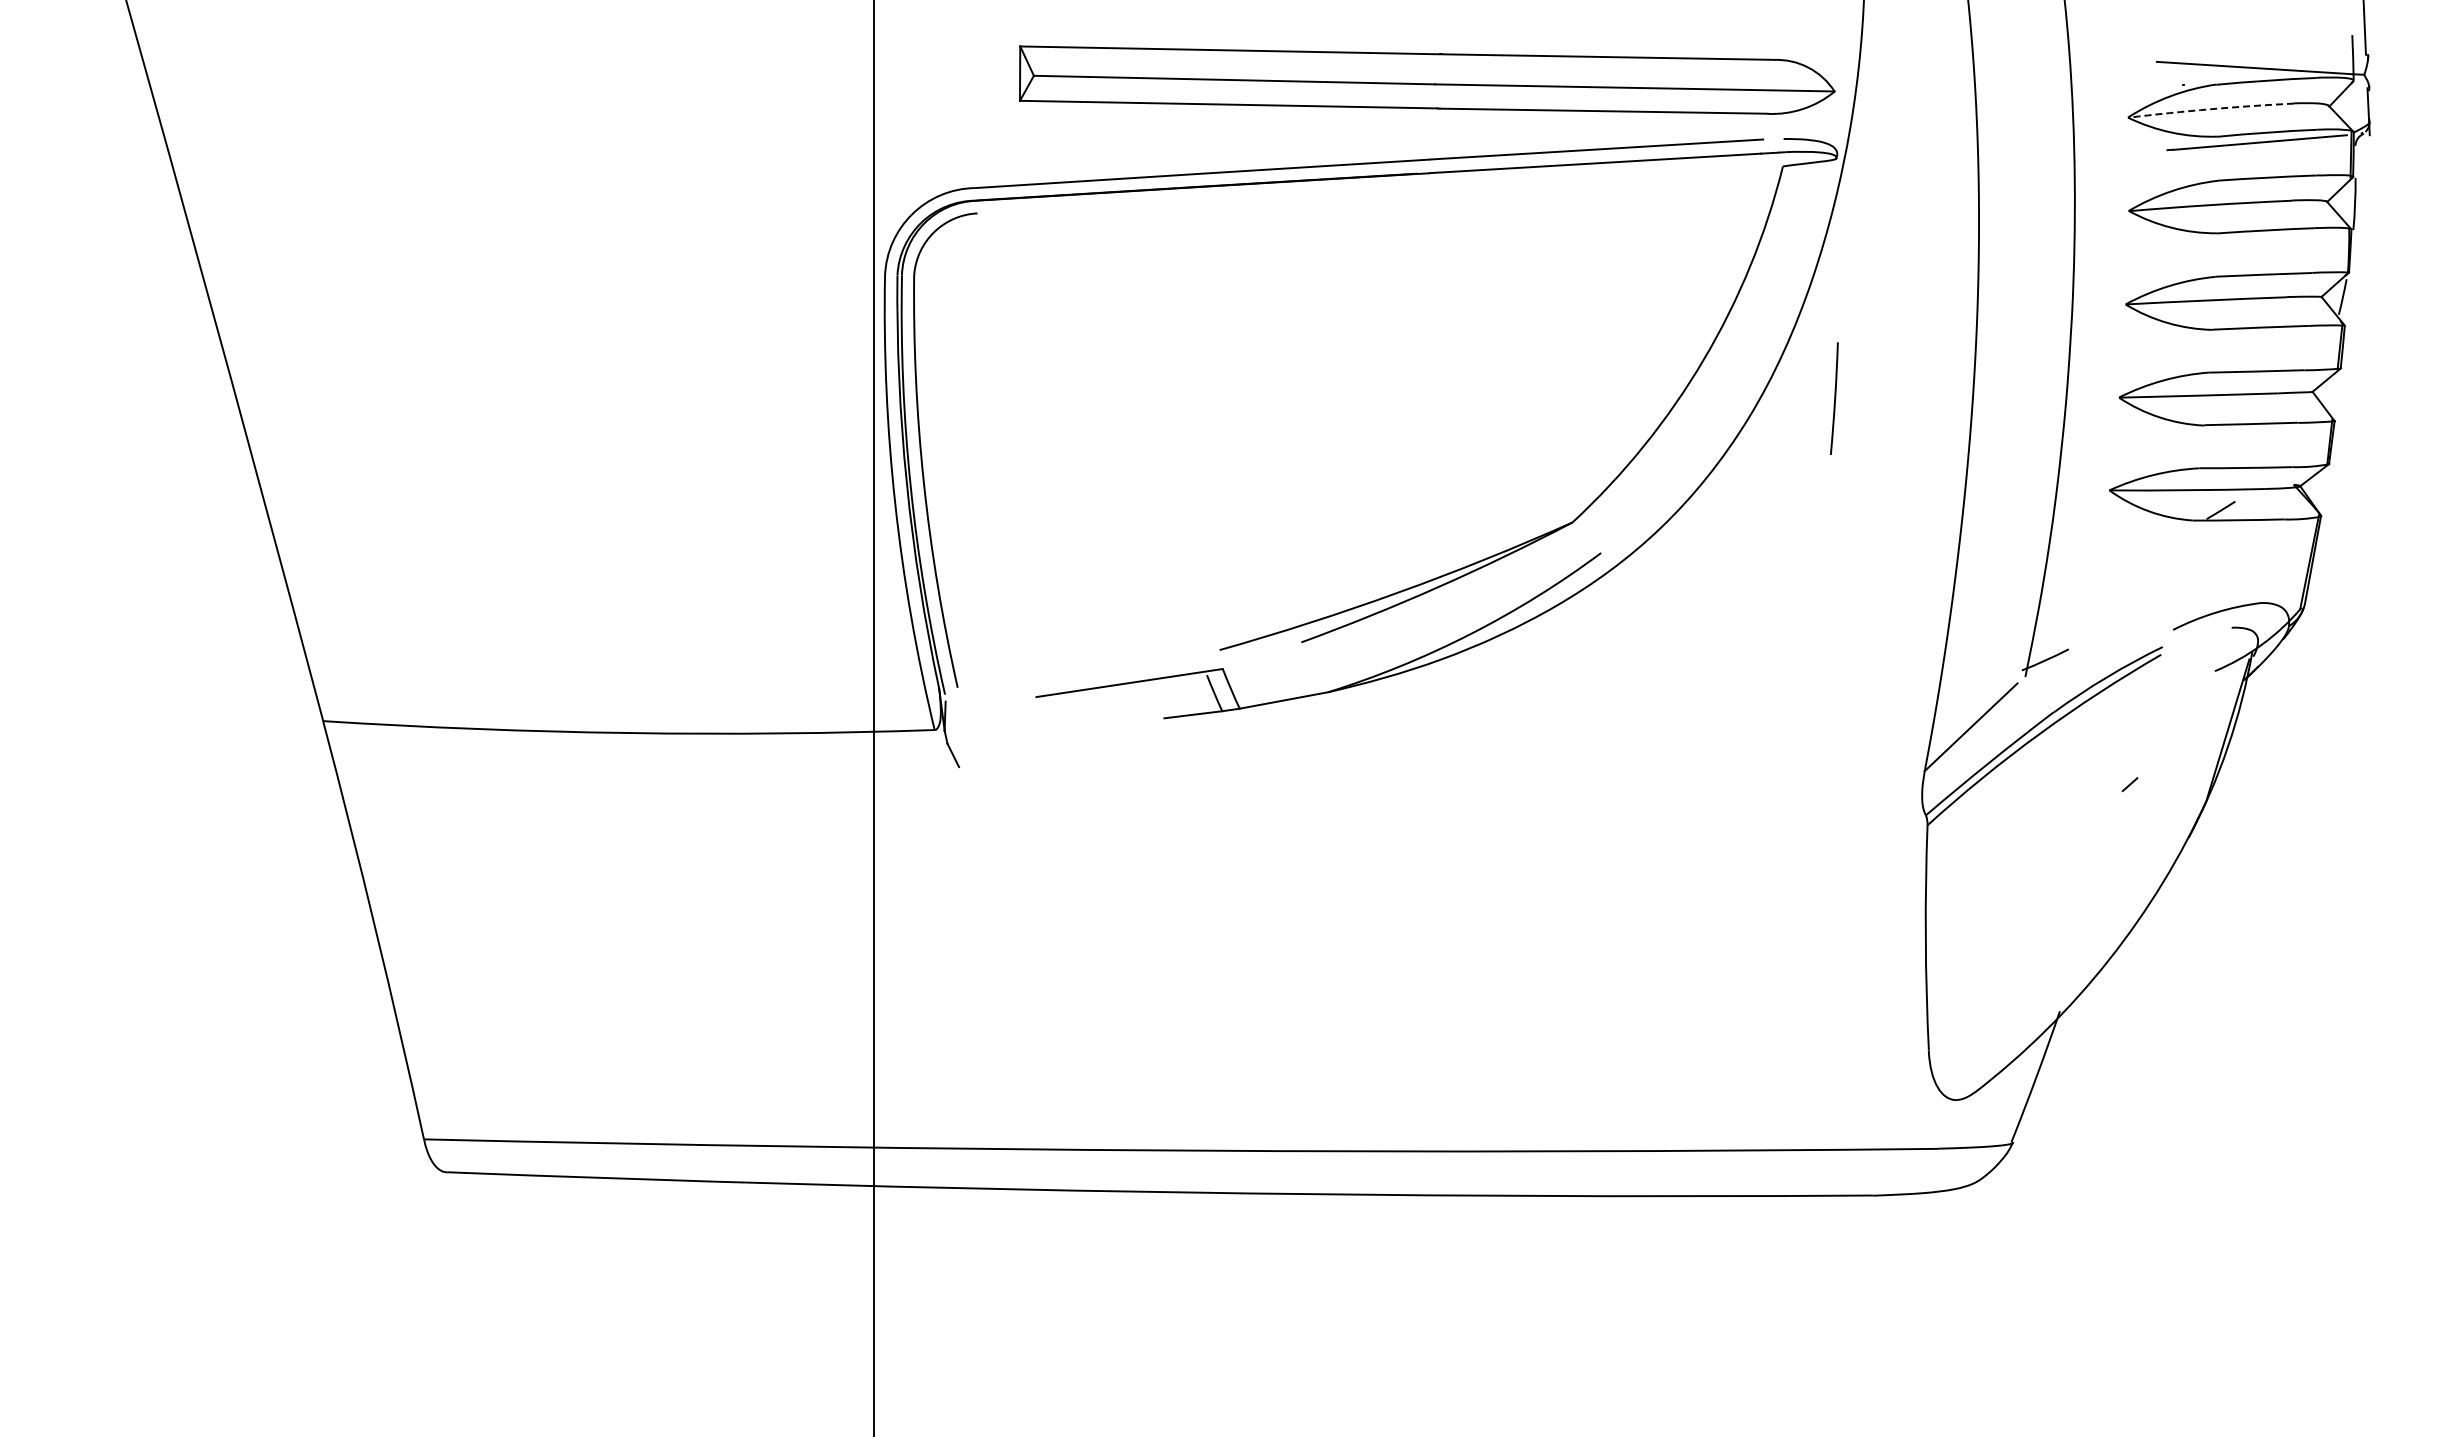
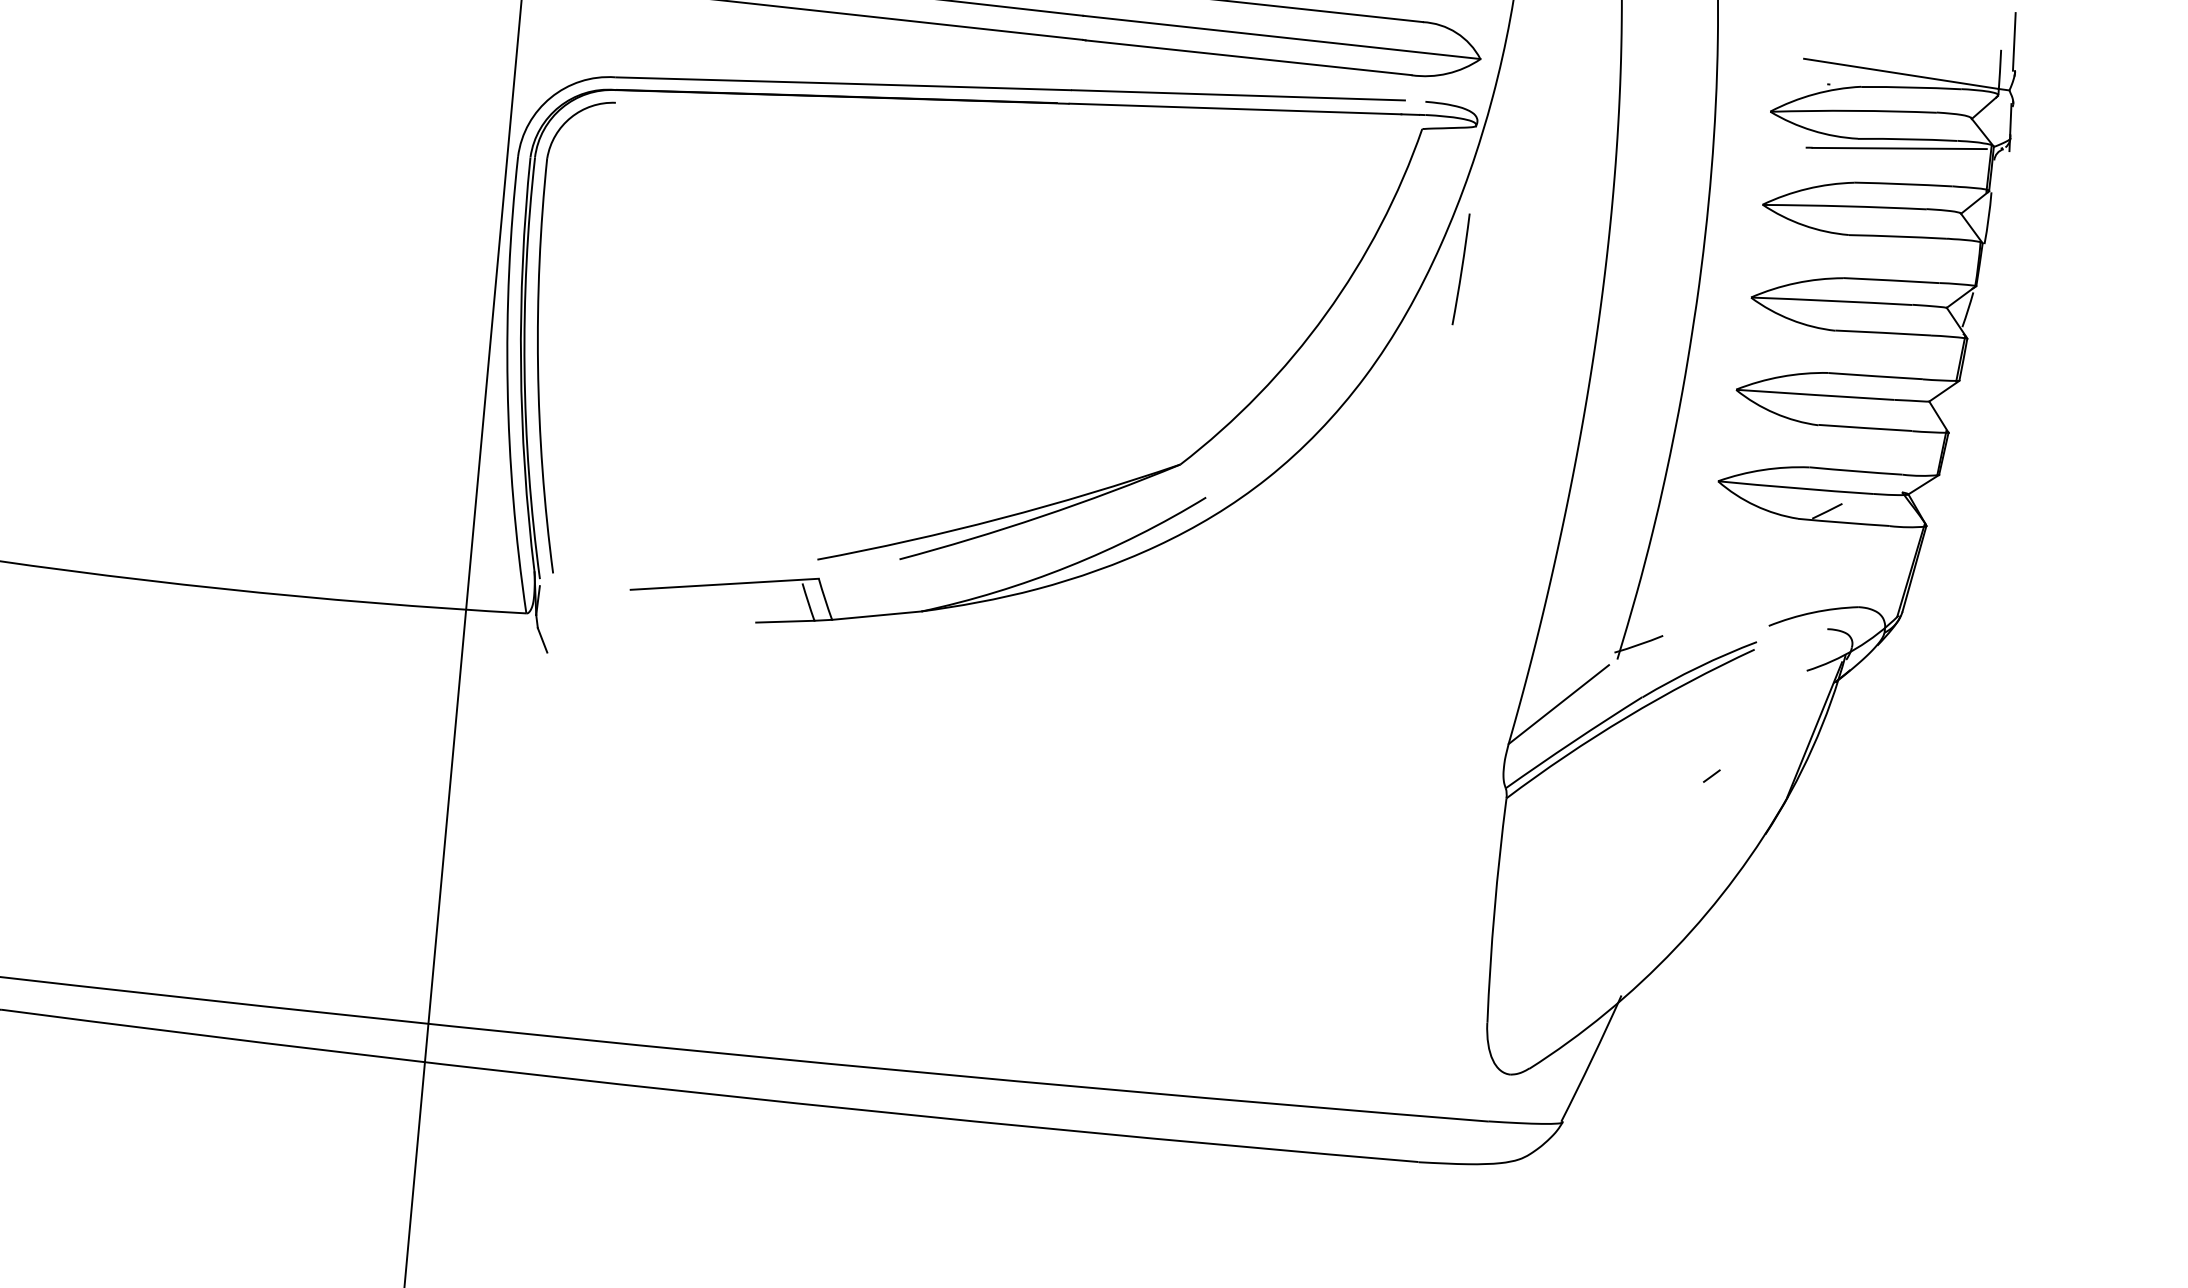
arc: (2210, 109) -> (1853, 111), dashed -> solid
line: (1834, 398) -> (1461, 269), moved

